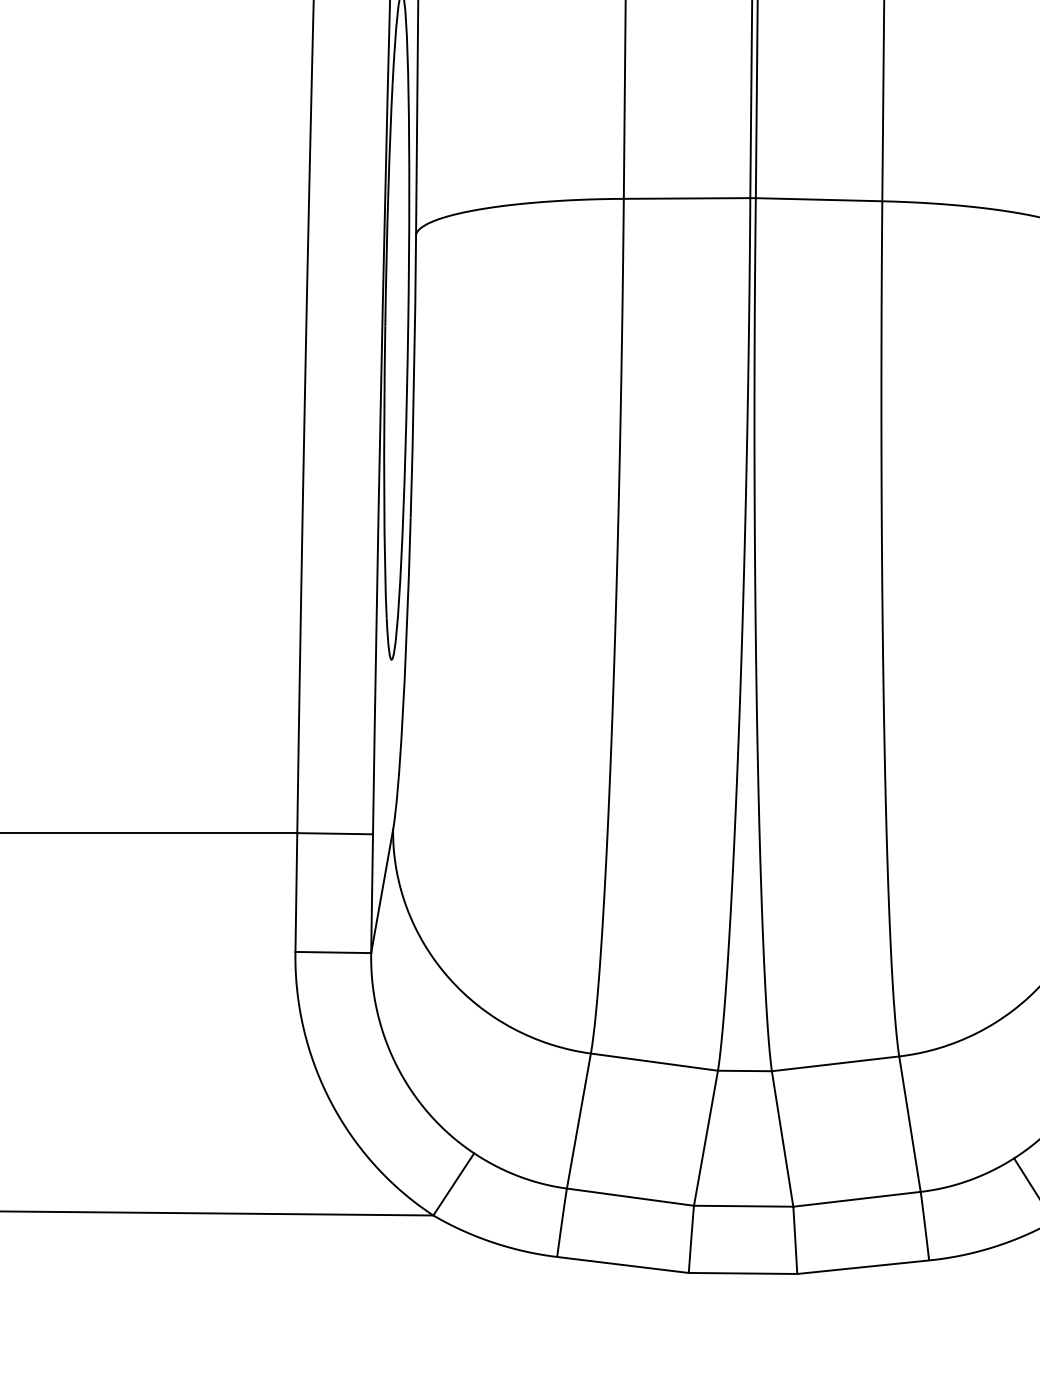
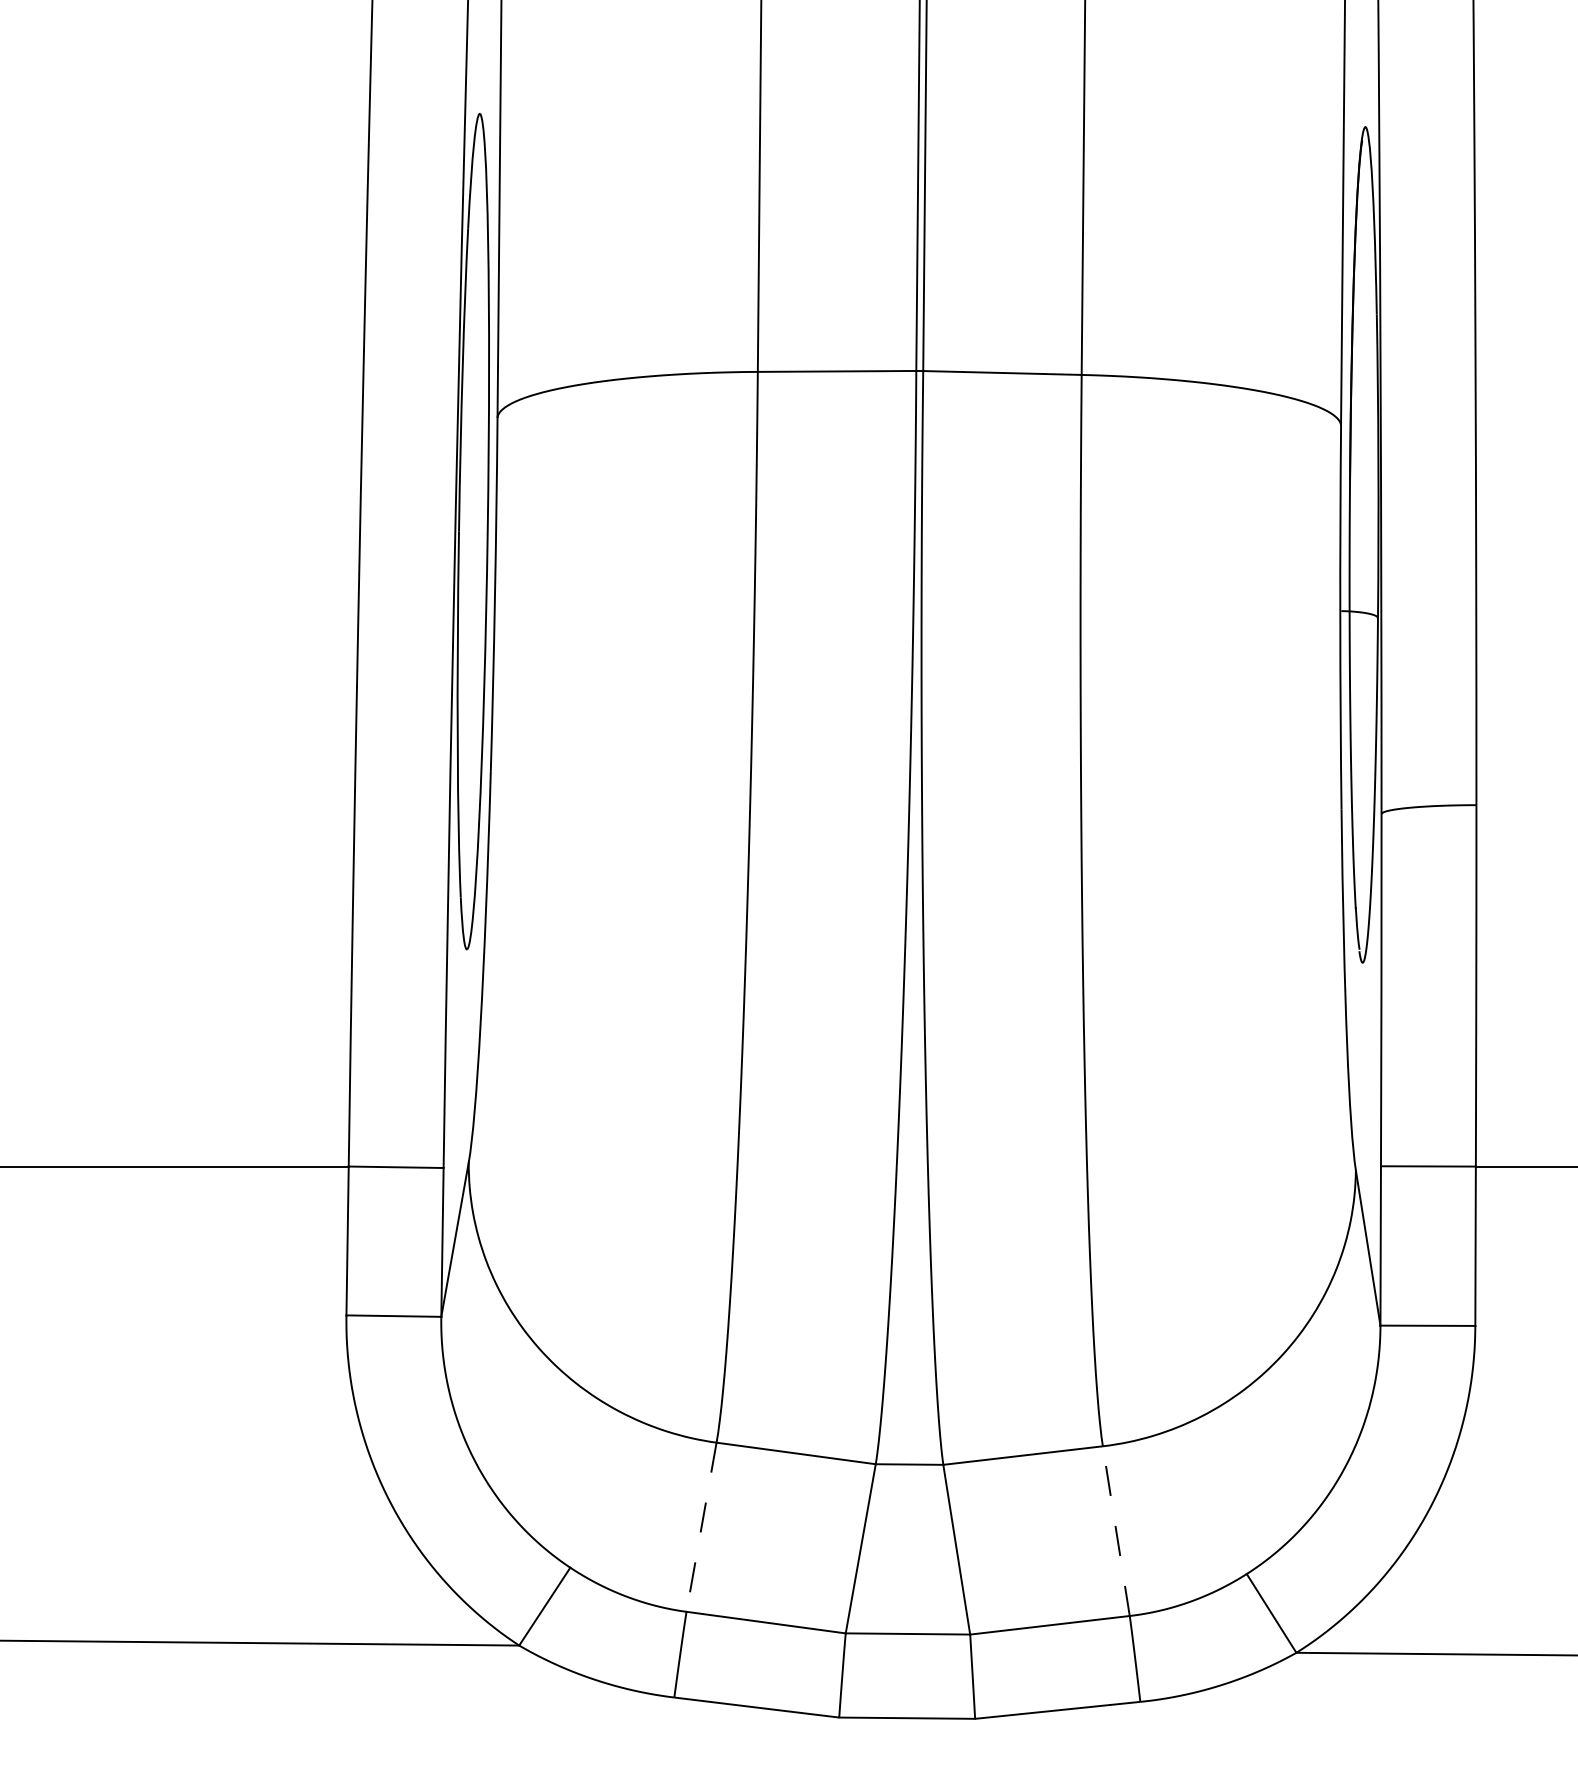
line: (578, 1121) -> (701, 1527), solid -> dashed
line: (910, 1124) -> (1116, 1531), solid -> dashed

